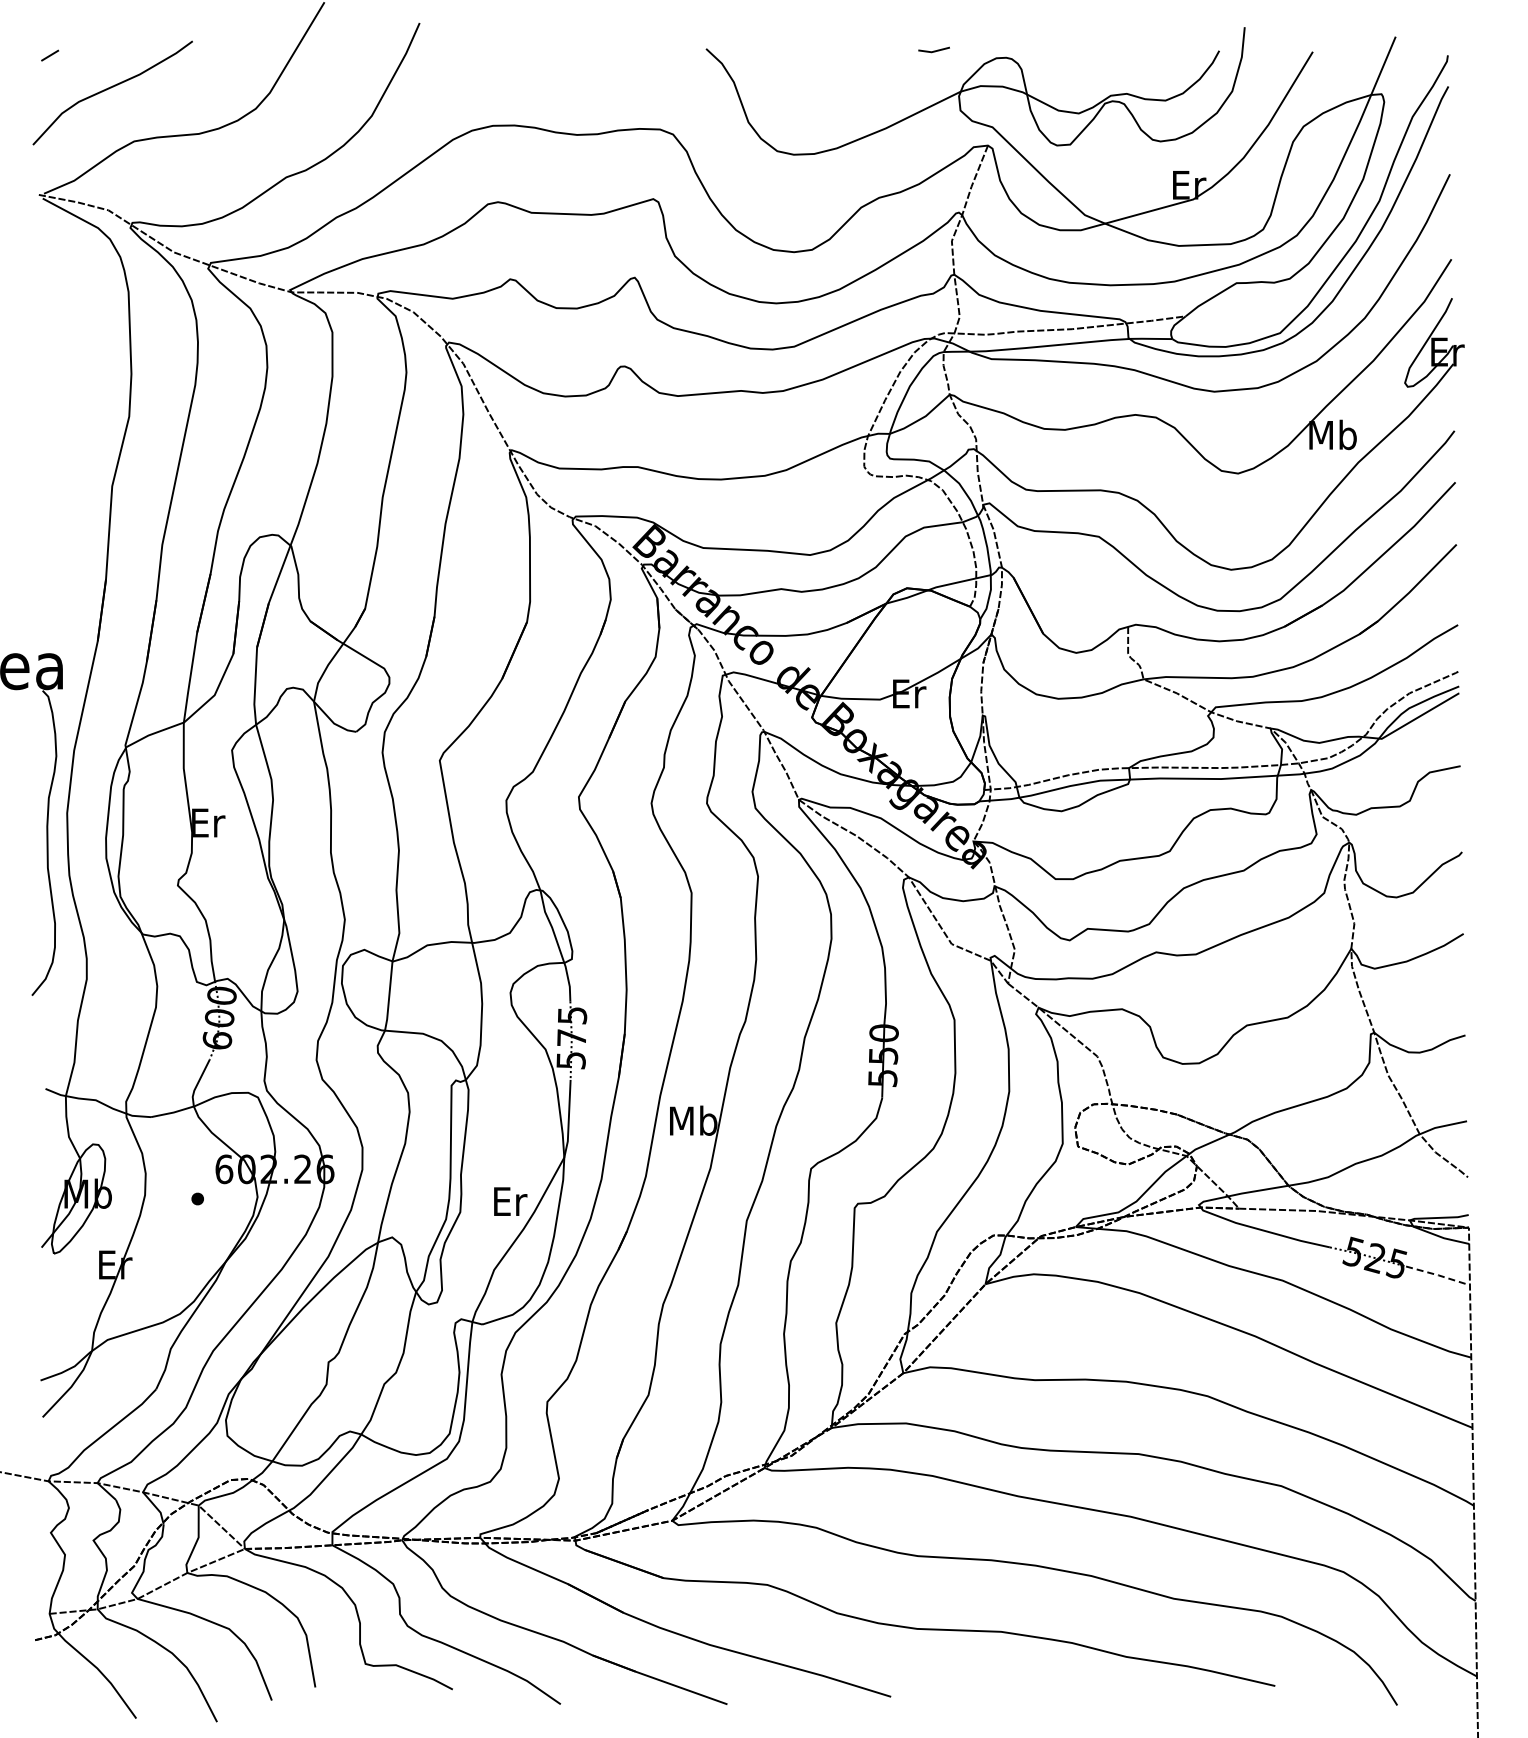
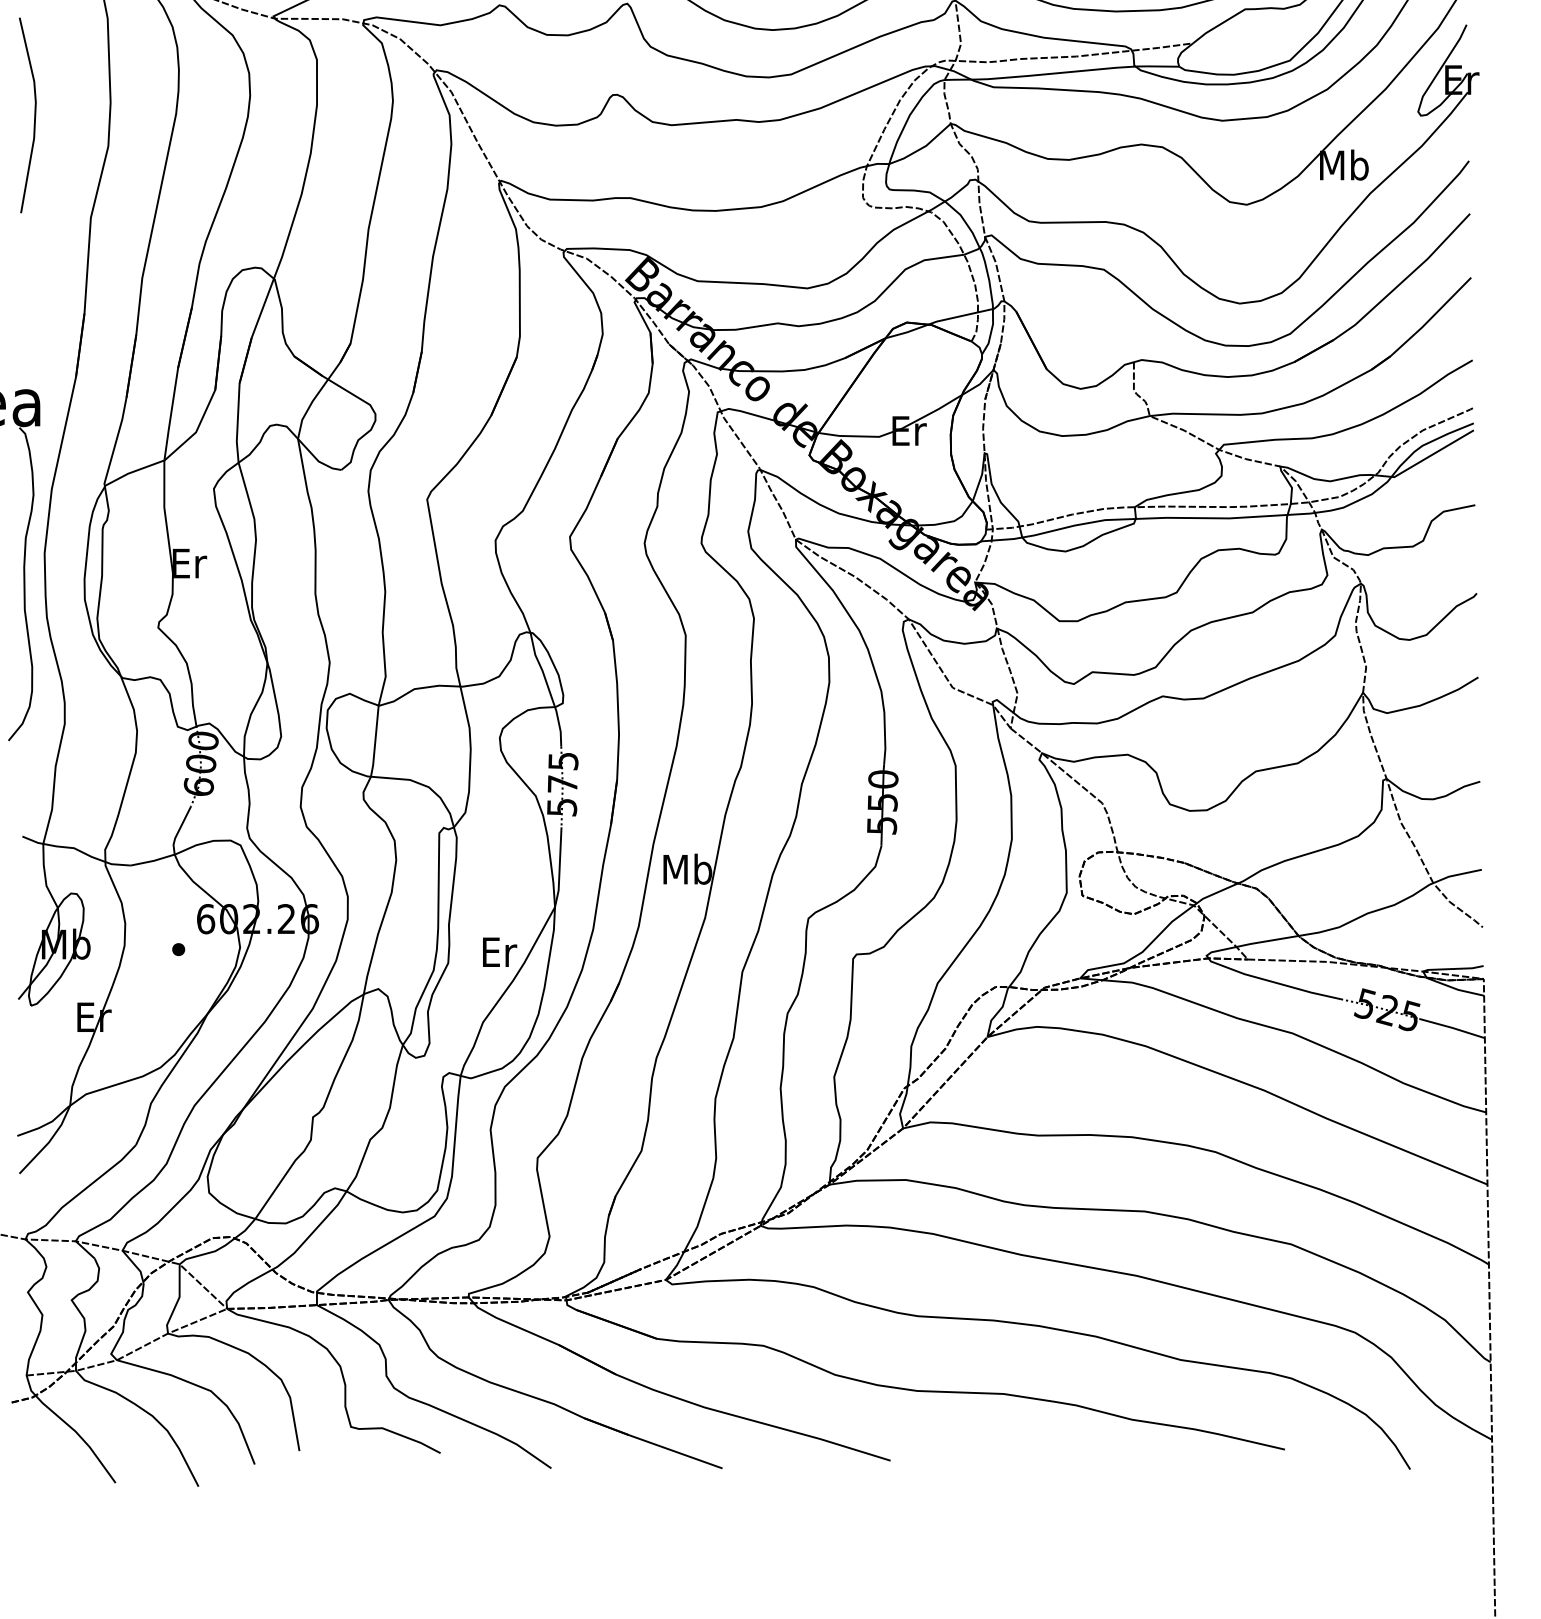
line: (57, 386) -> (34, 115), added
line: (1438, 1275) -> (1452, 1028), dashed -> solid

